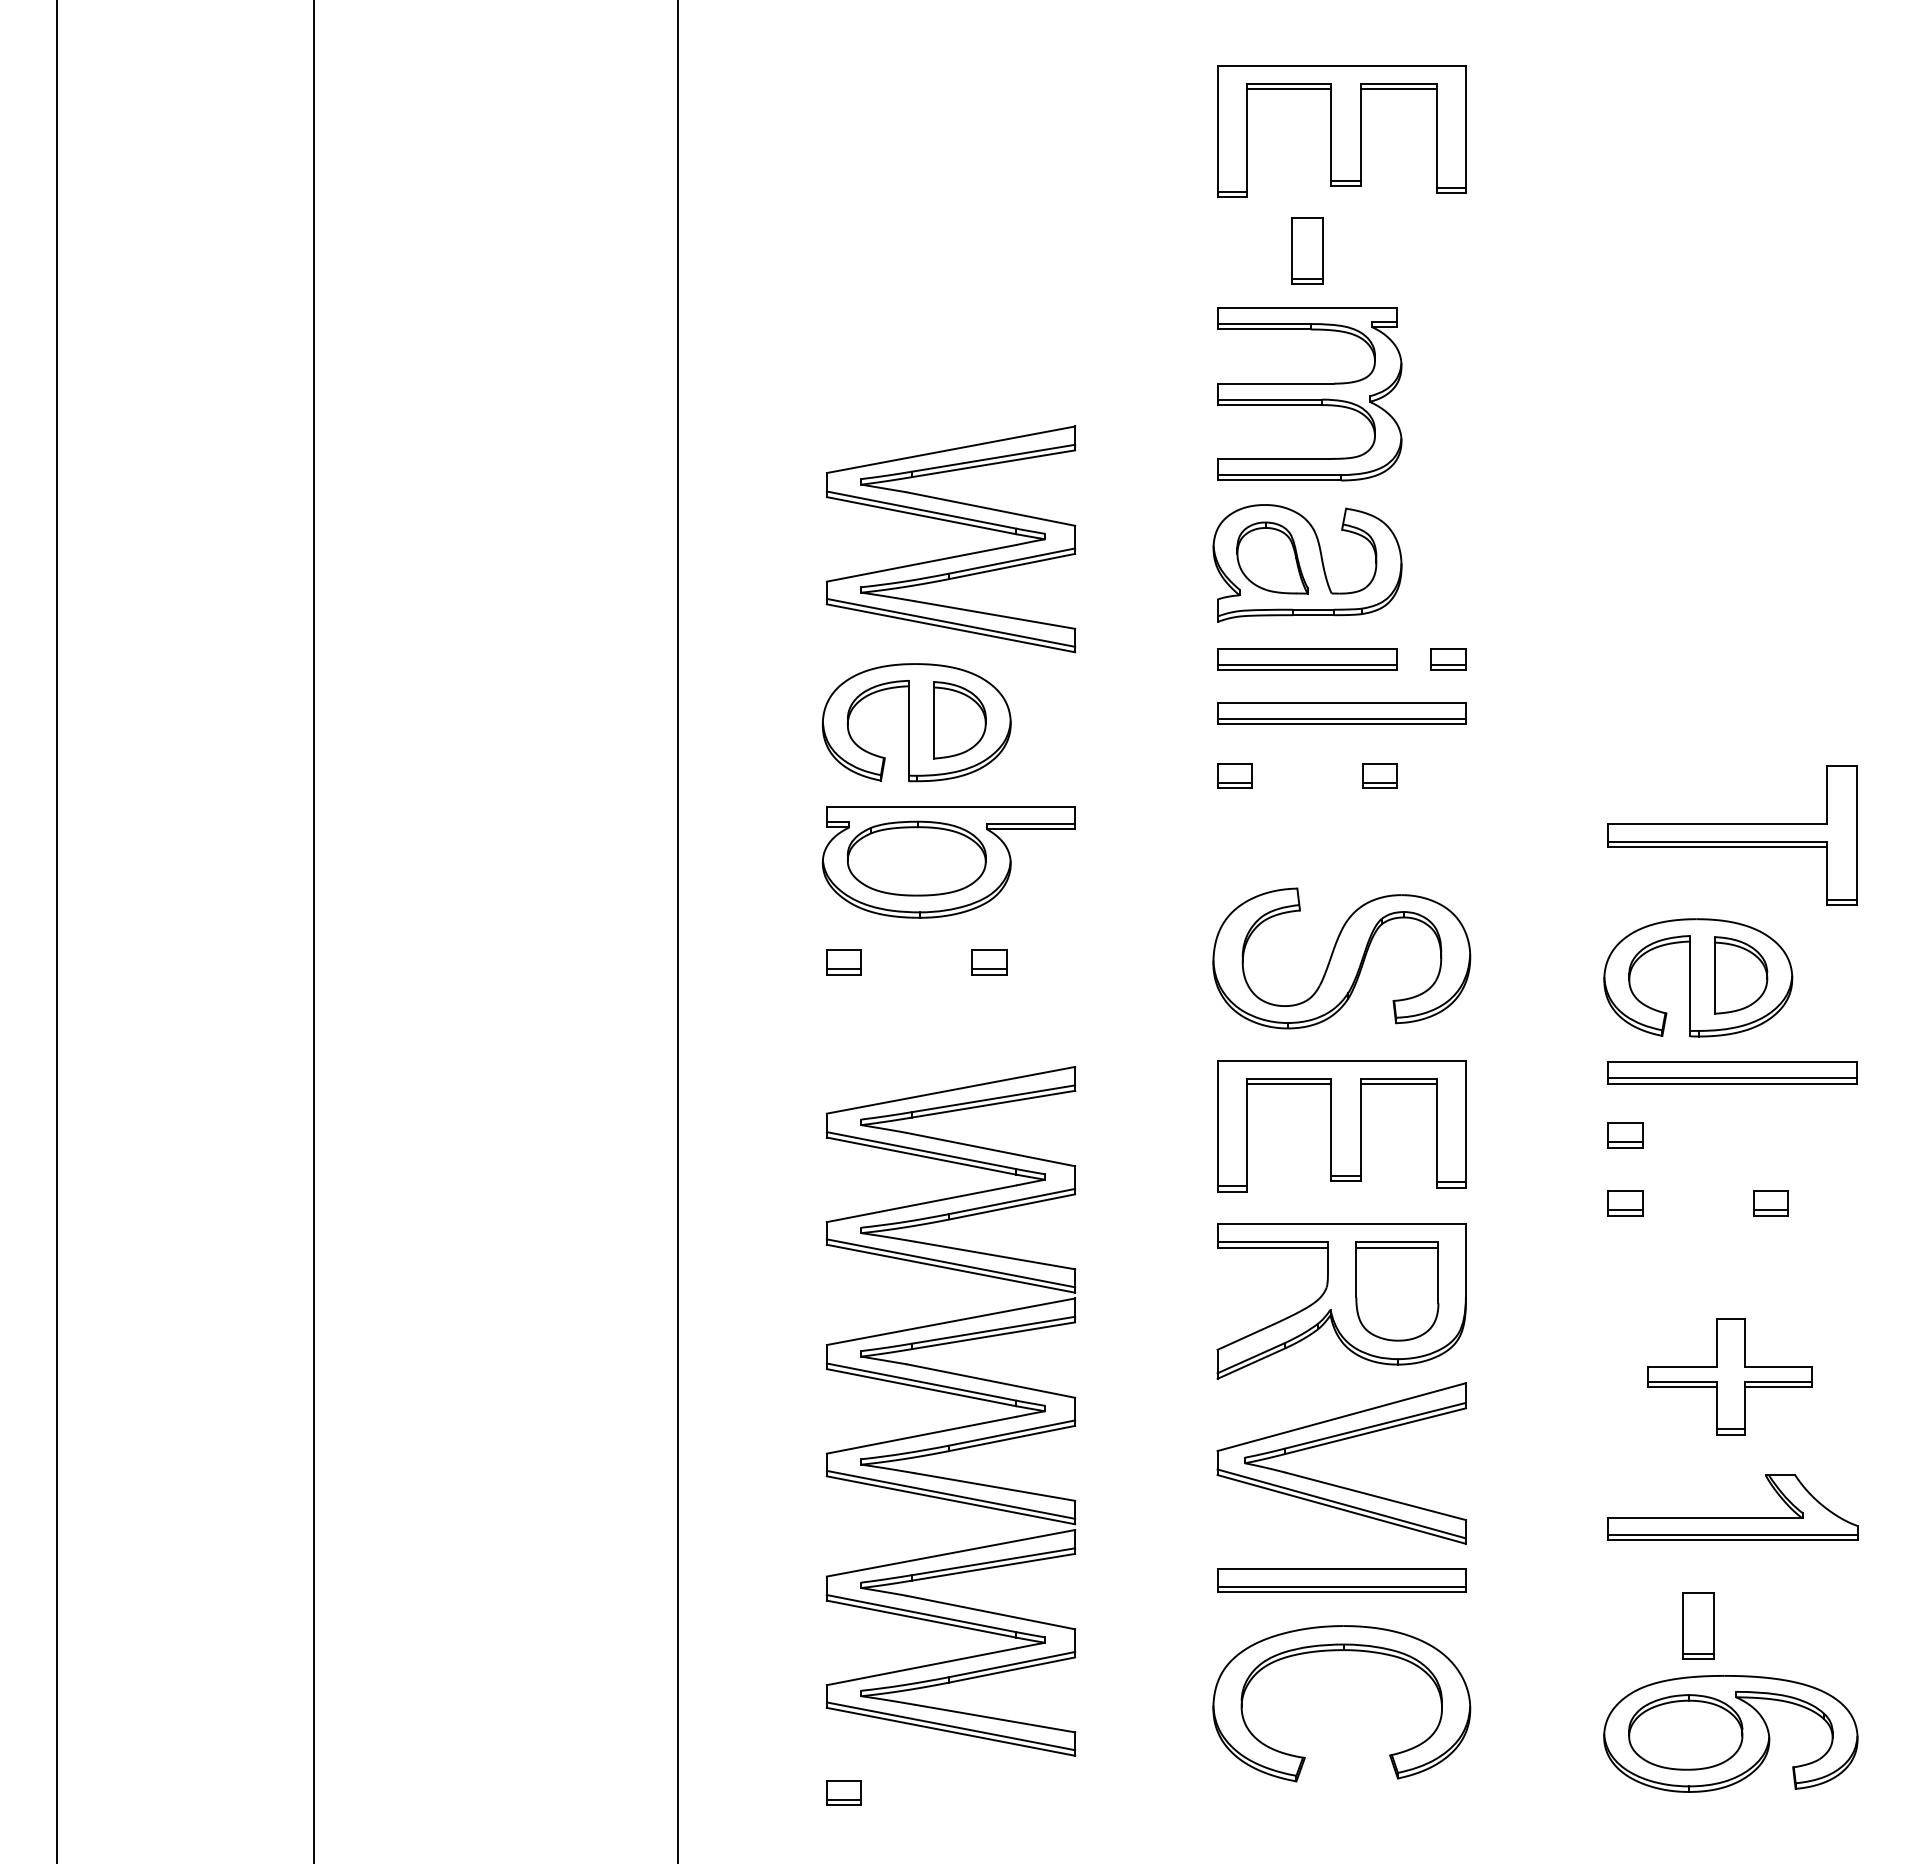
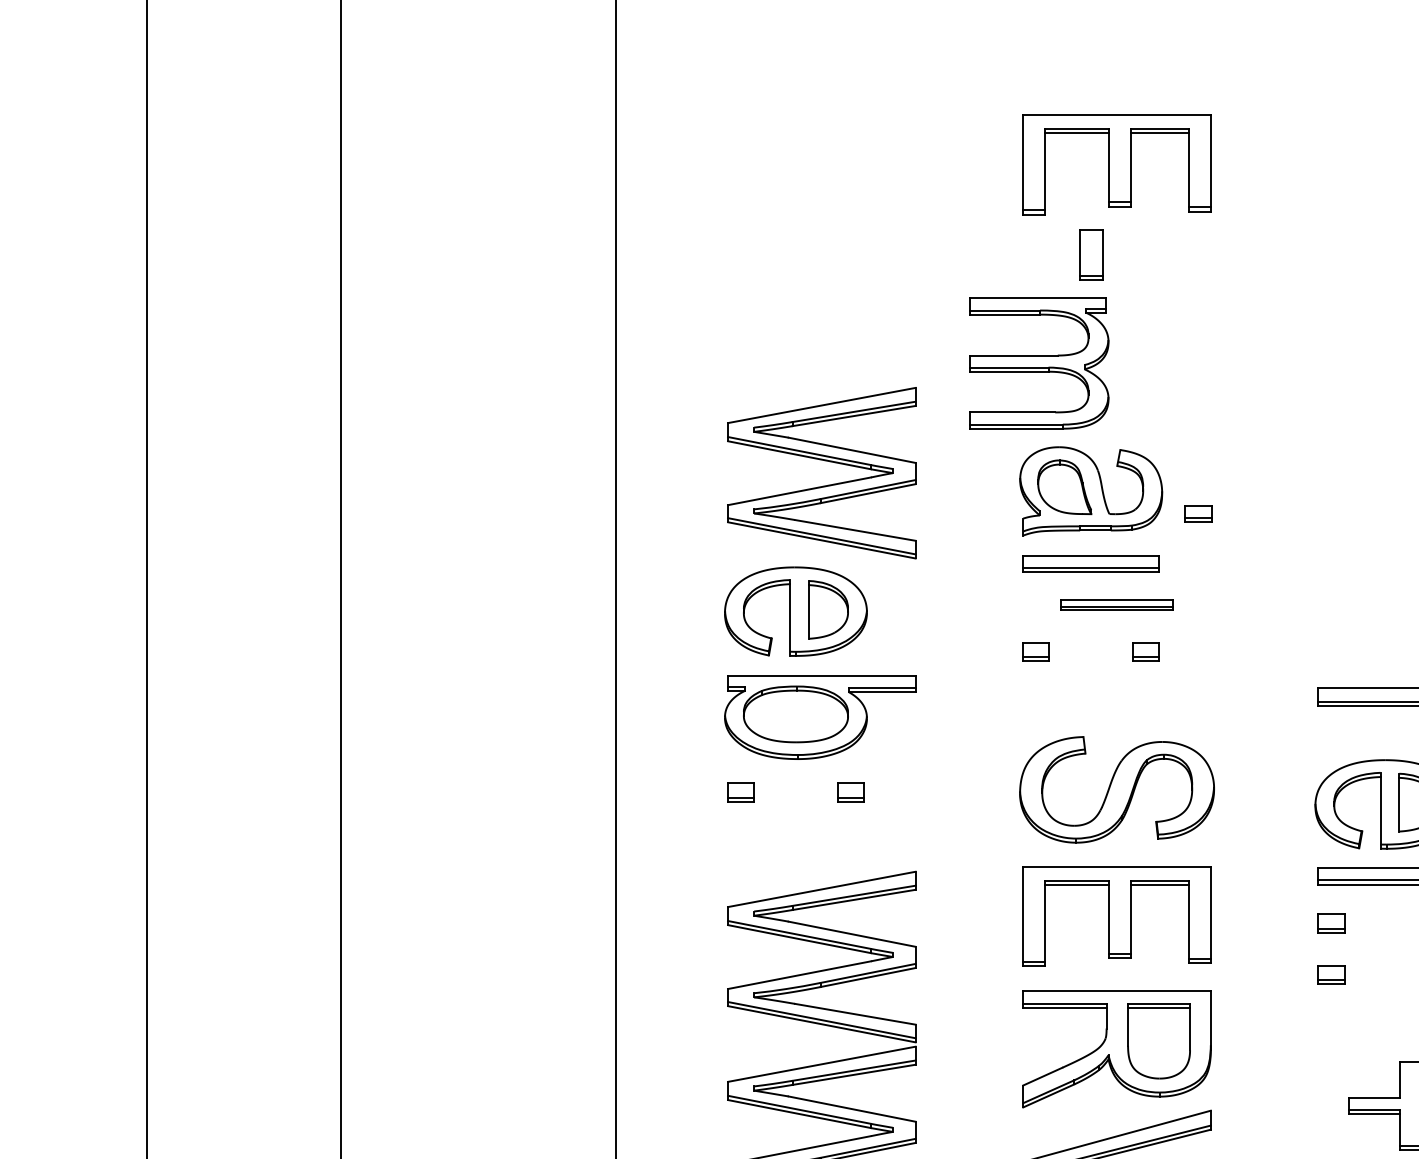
part: (1309, 394) -> (1039, 363), moved
part: (1448, 659) -> (1198, 514), moved
part: (1341, 713) -> (1116, 604), size x0.6

